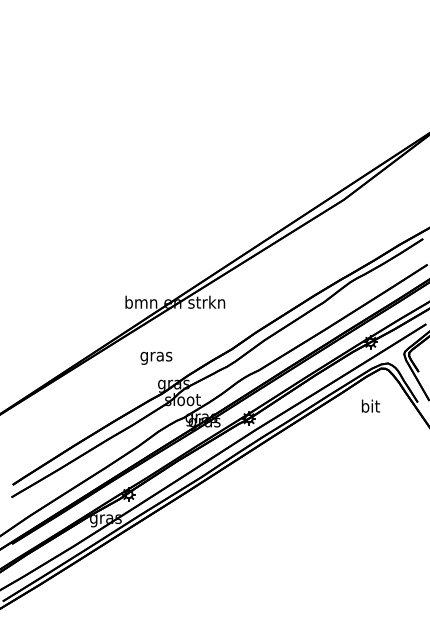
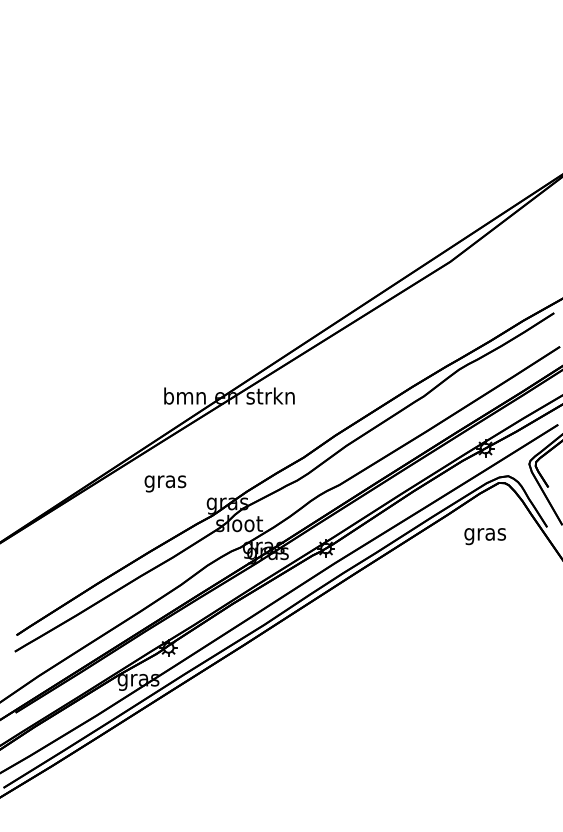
text: (156, 357) -> (165, 482), moved
text: (370, 407) -> (485, 533), bit -> gras

